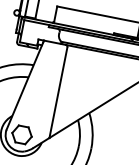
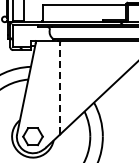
line: (58, 92) -> (60, 88), solid -> dashed

